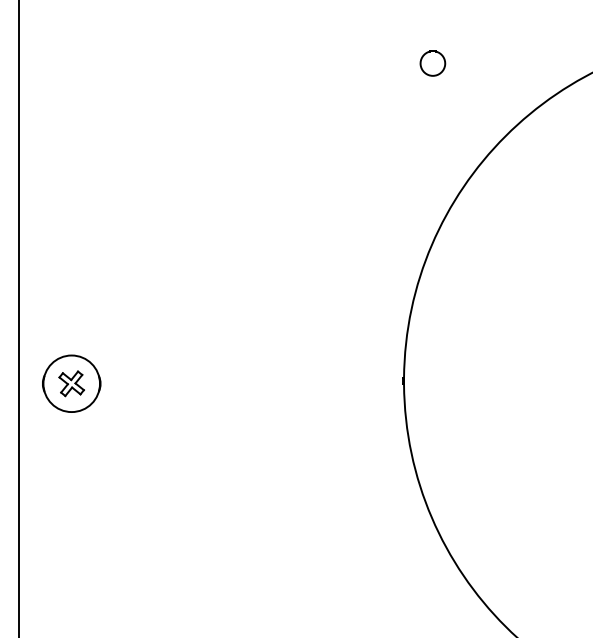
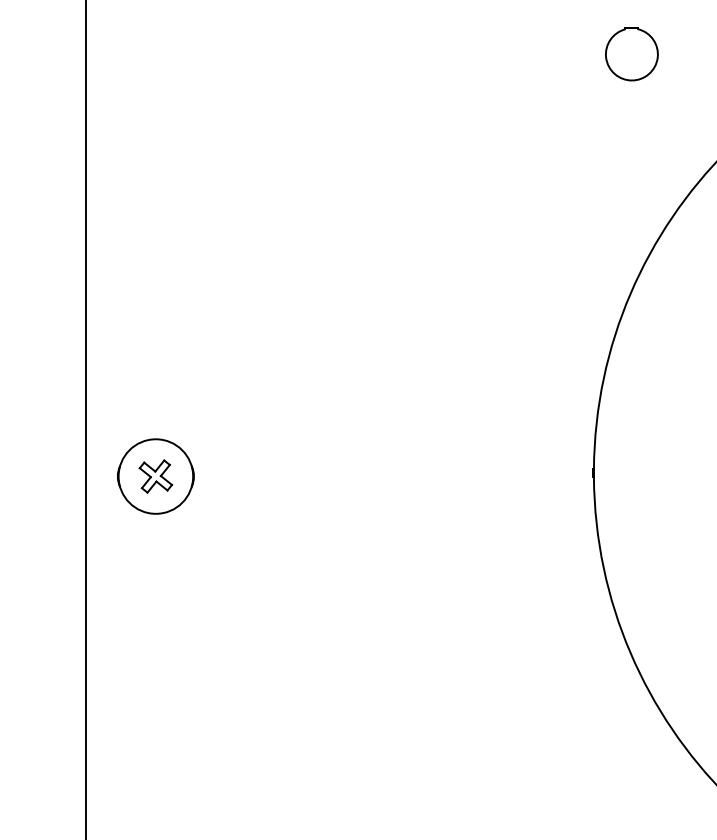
part: (432, 63) -> (631, 54), size x1.6

